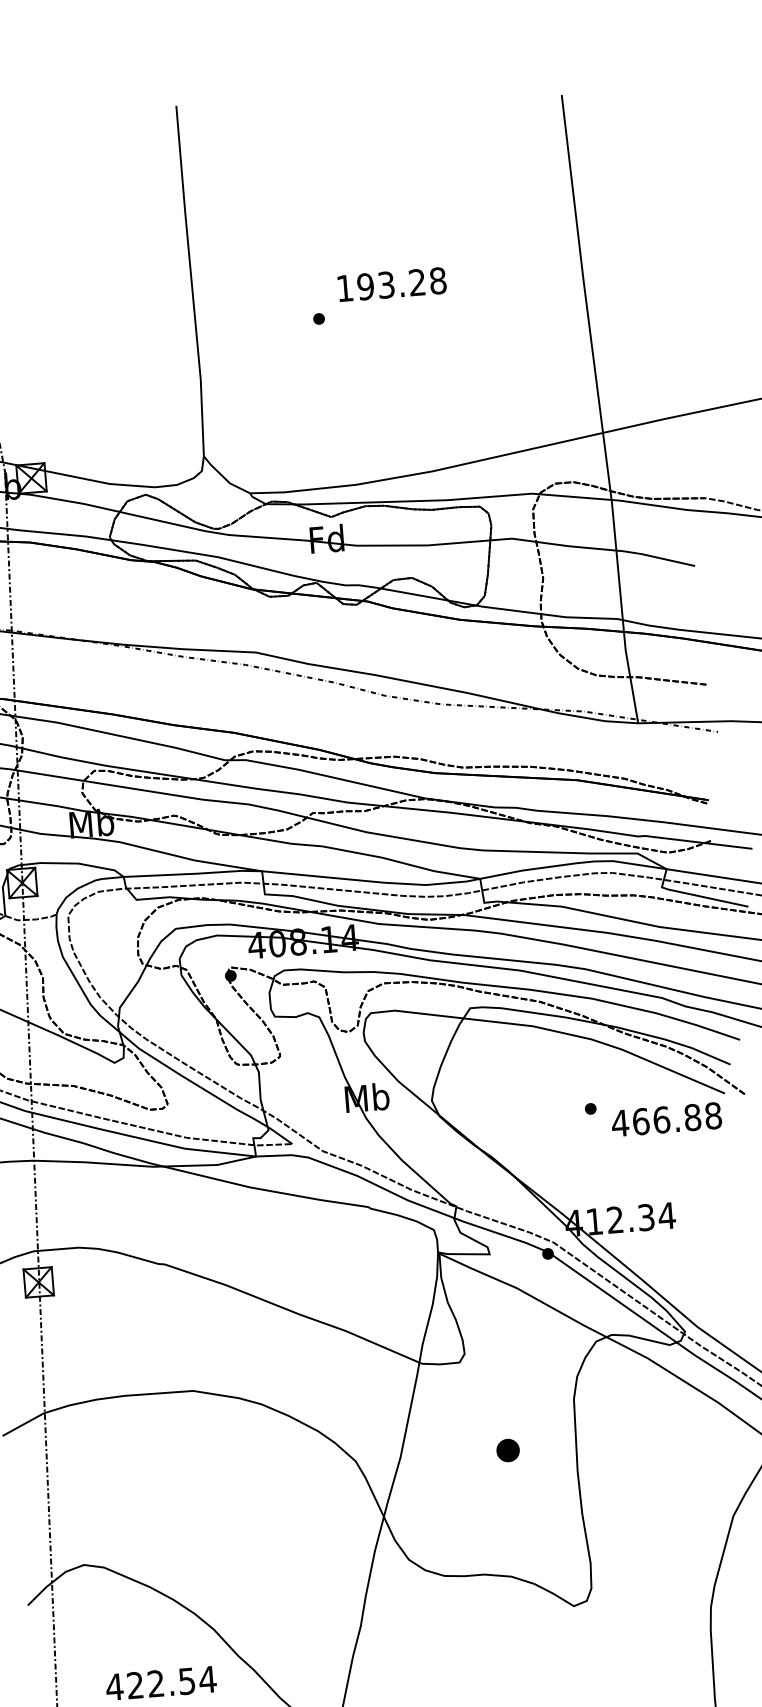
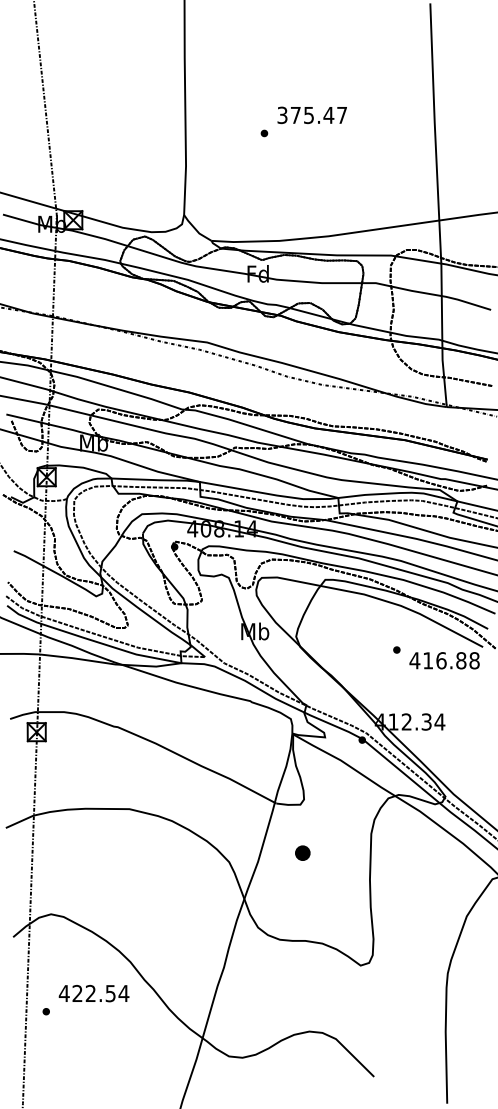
text: (391, 284) -> (312, 115), 193.28 -> 375.47
text: (641, 1121) -> (428, 660), 466.88 -> 416.88
part: (507, 1449) -> (302, 852), moved

